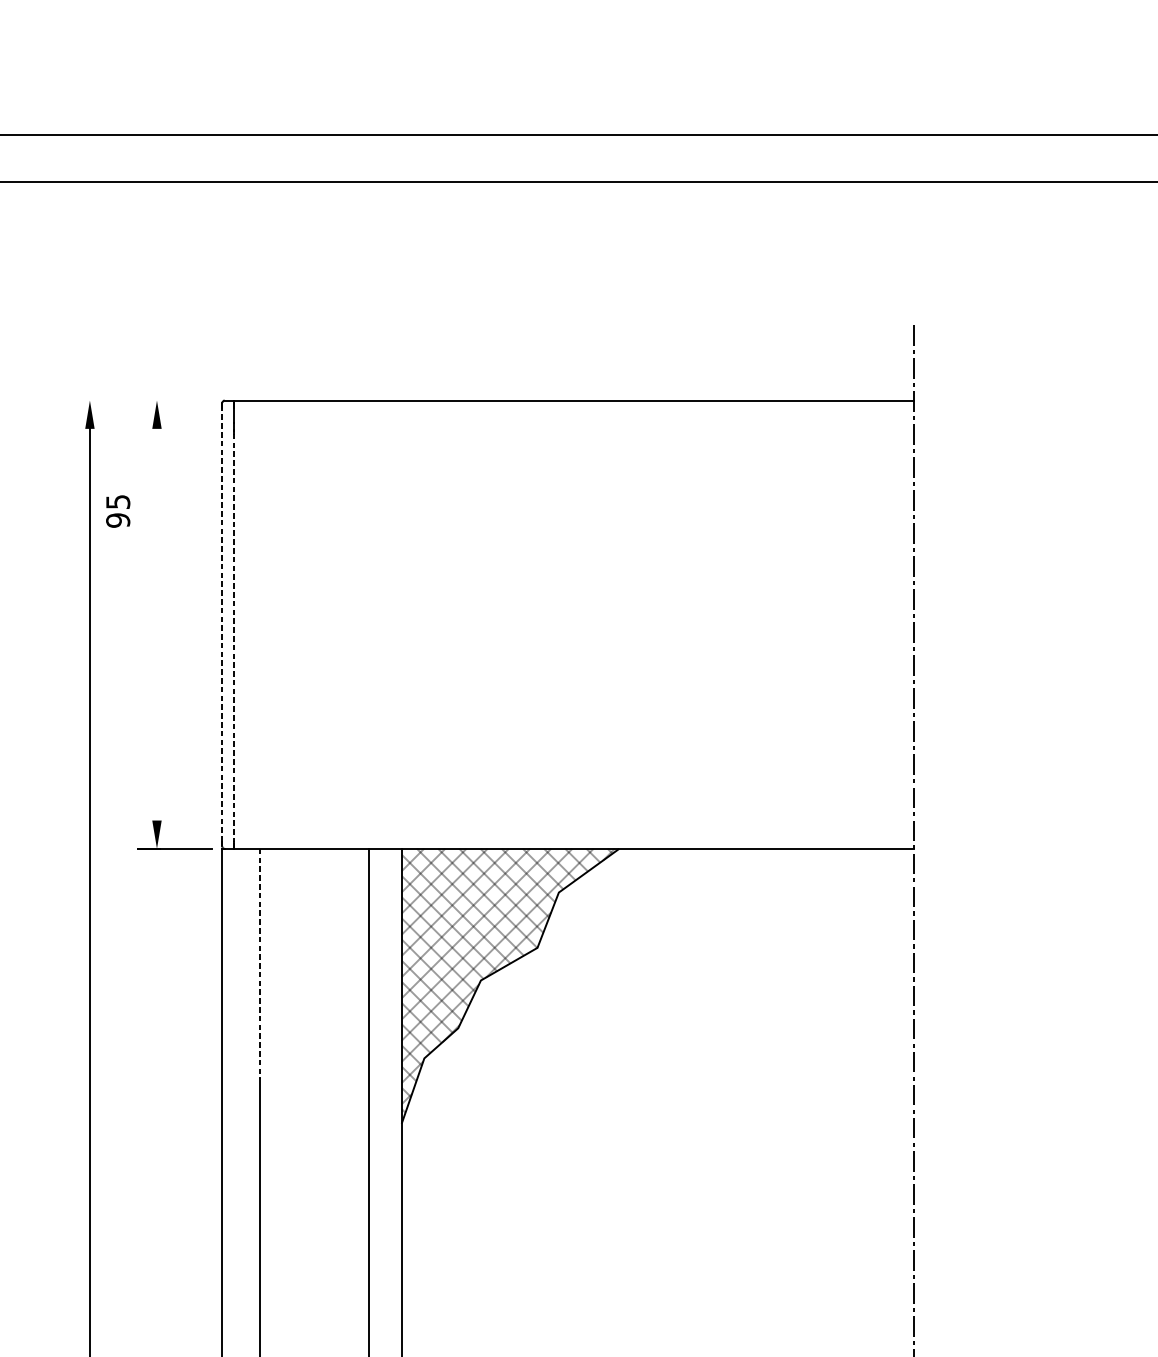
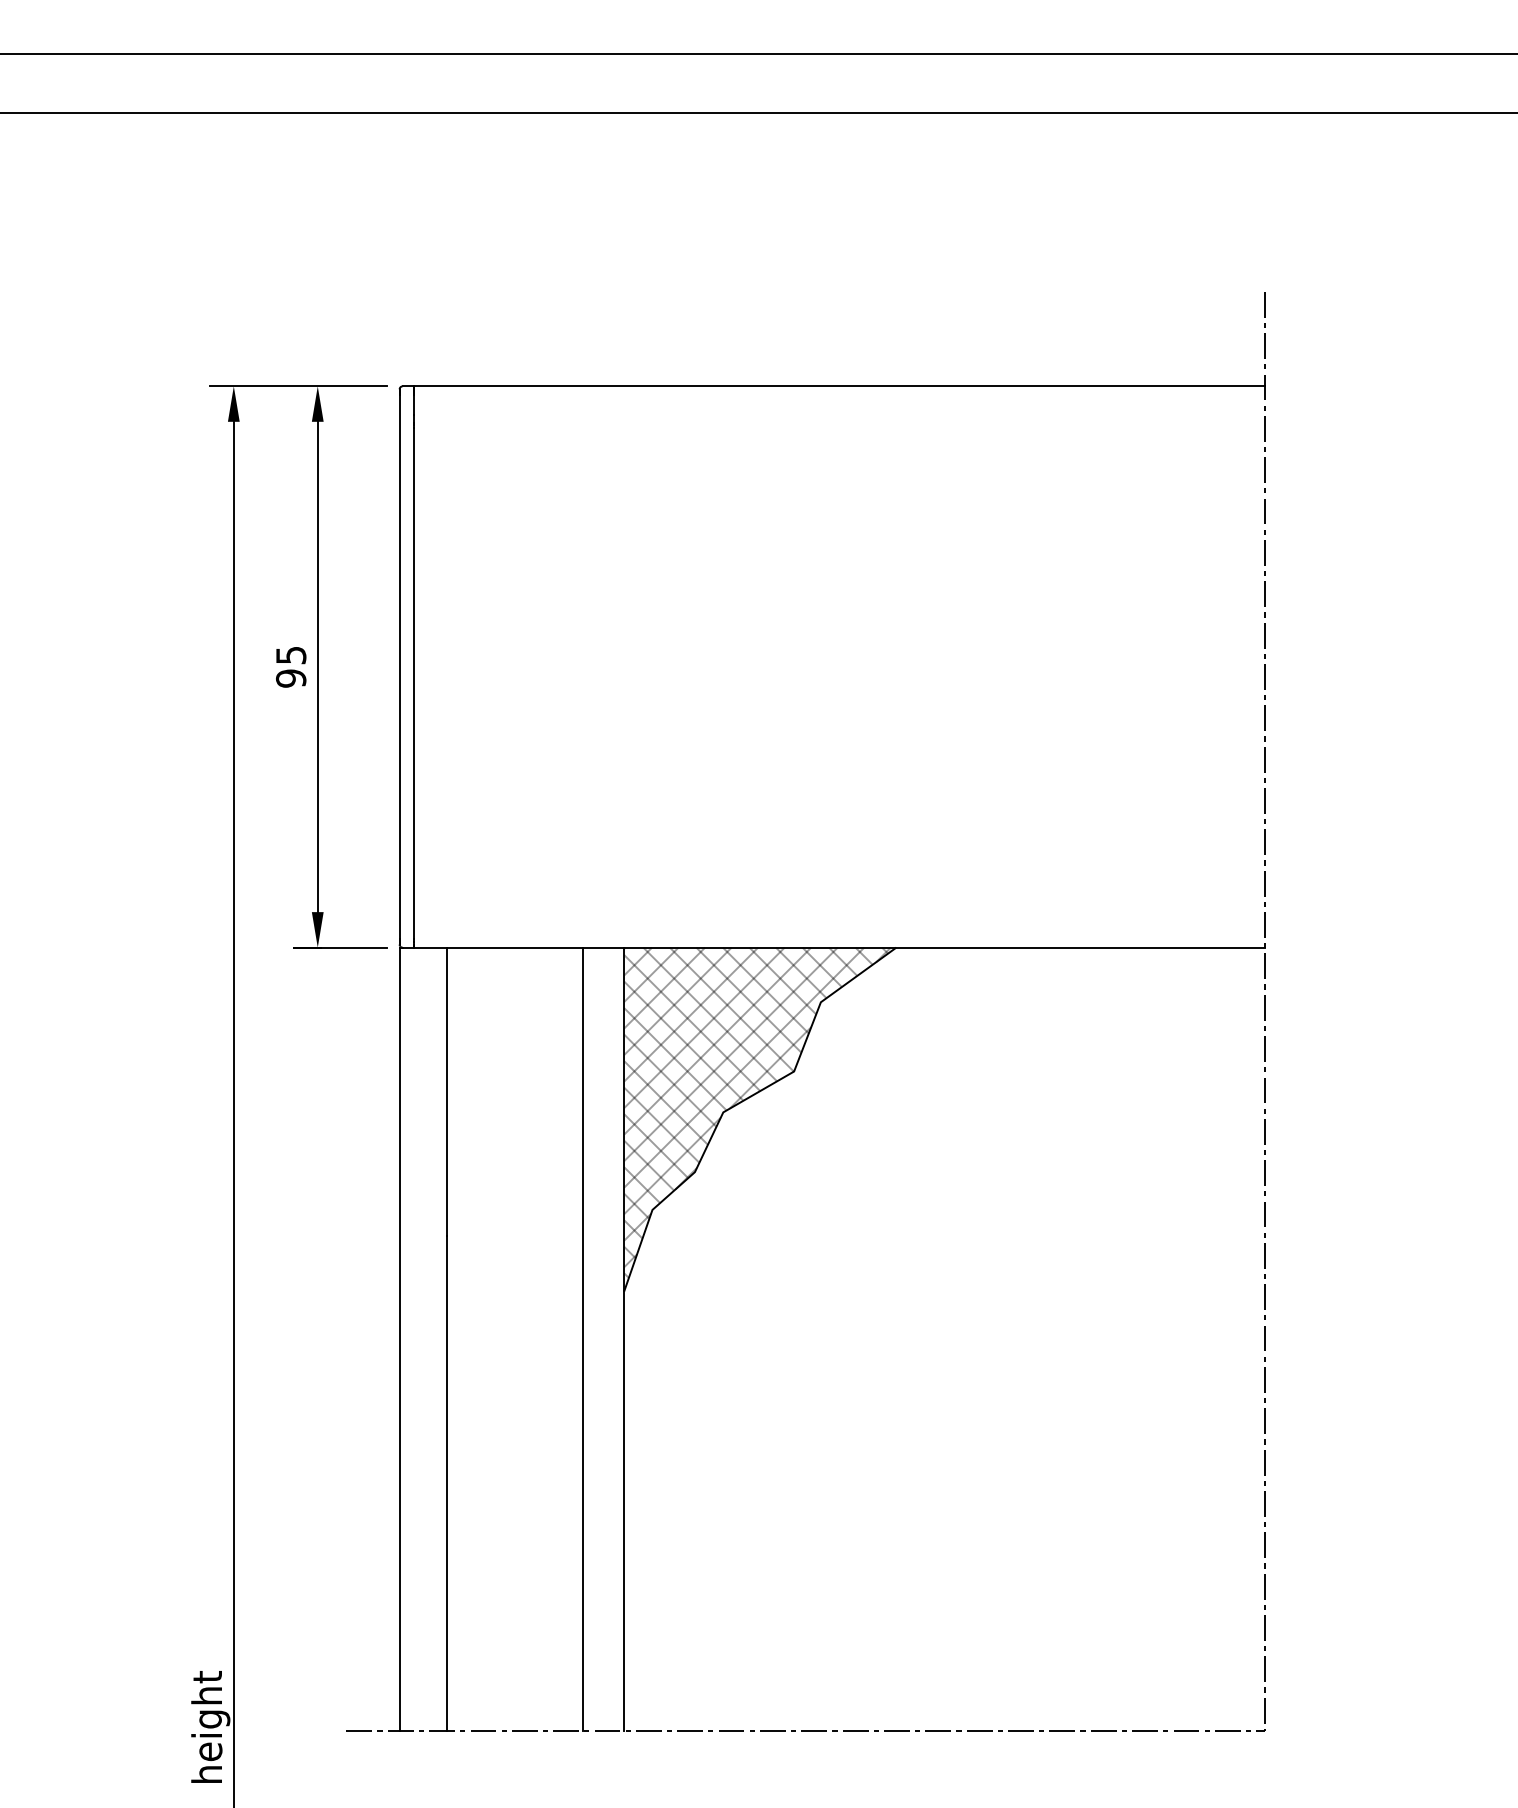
line: (141, 400) -> (298, 386), added
text: (118, 511) -> (291, 667), moved
line: (156, 624) -> (317, 666), added
line: (222, 624) -> (399, 666), dashed -> solid
line: (234, 637) -> (414, 683), dashed -> solid
line: (259, 964) -> (446, 1092), dashed -> solid

